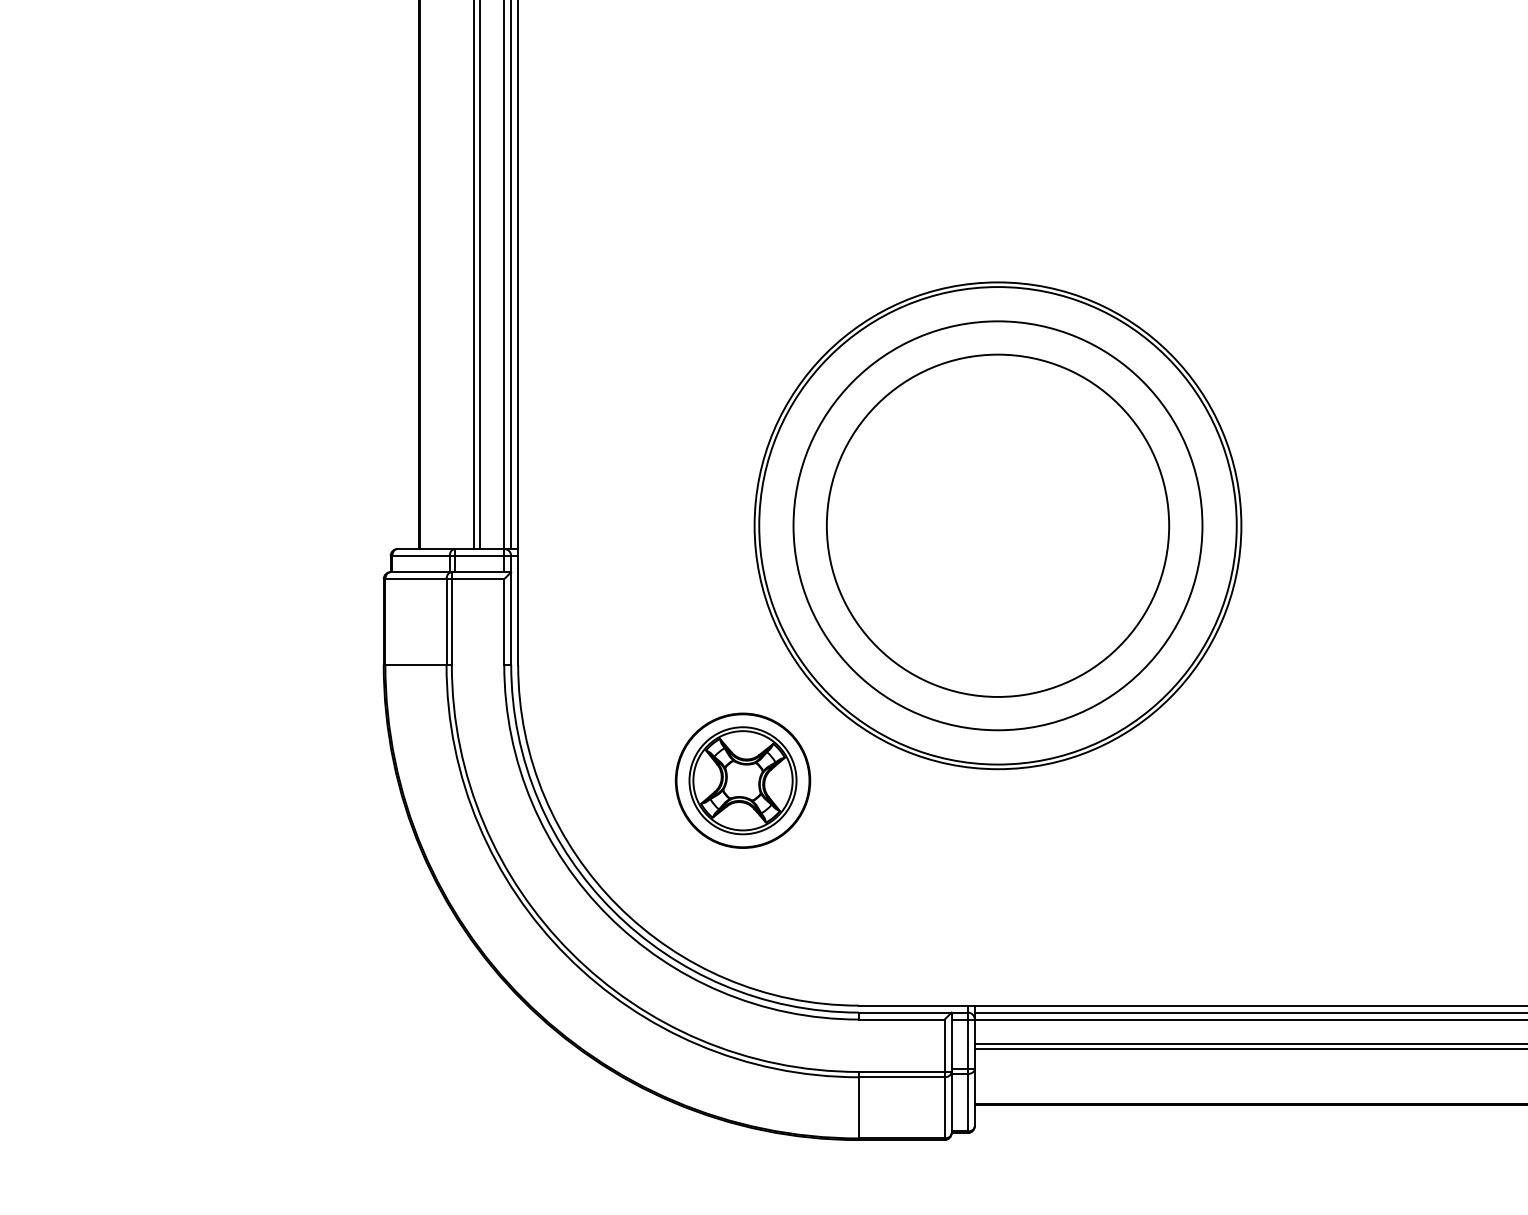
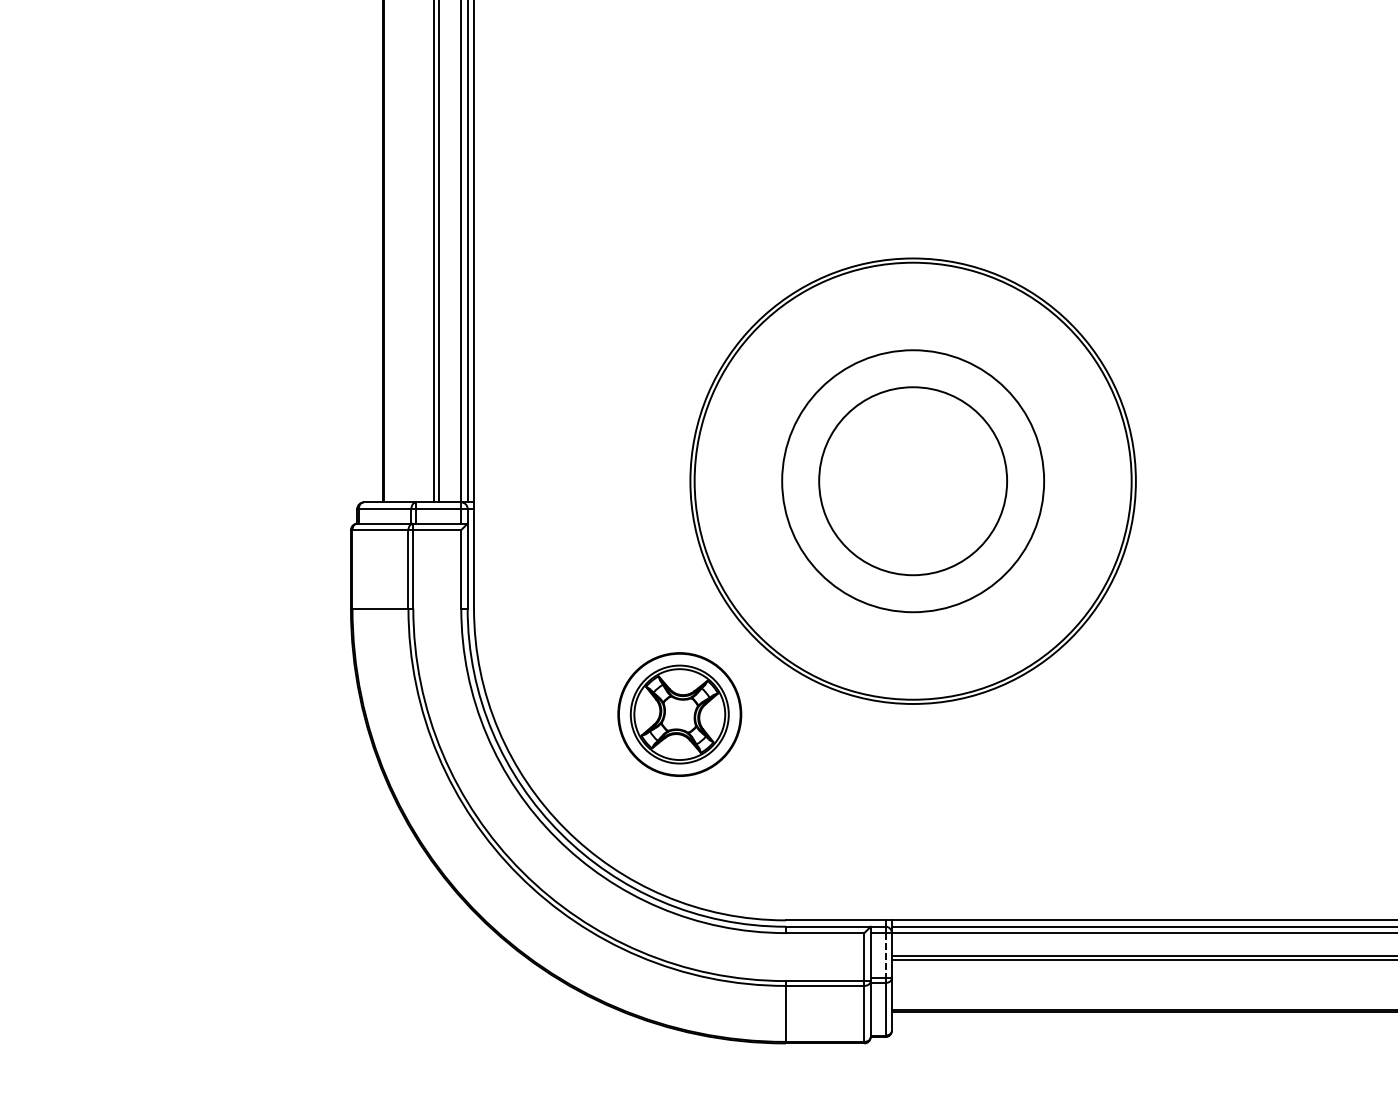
circle: (997, 525) -> (912, 480), size x0.6
circle: (997, 525) -> (912, 480), size x0.7
line: (967, 1044) -> (885, 955), solid -> dashed

